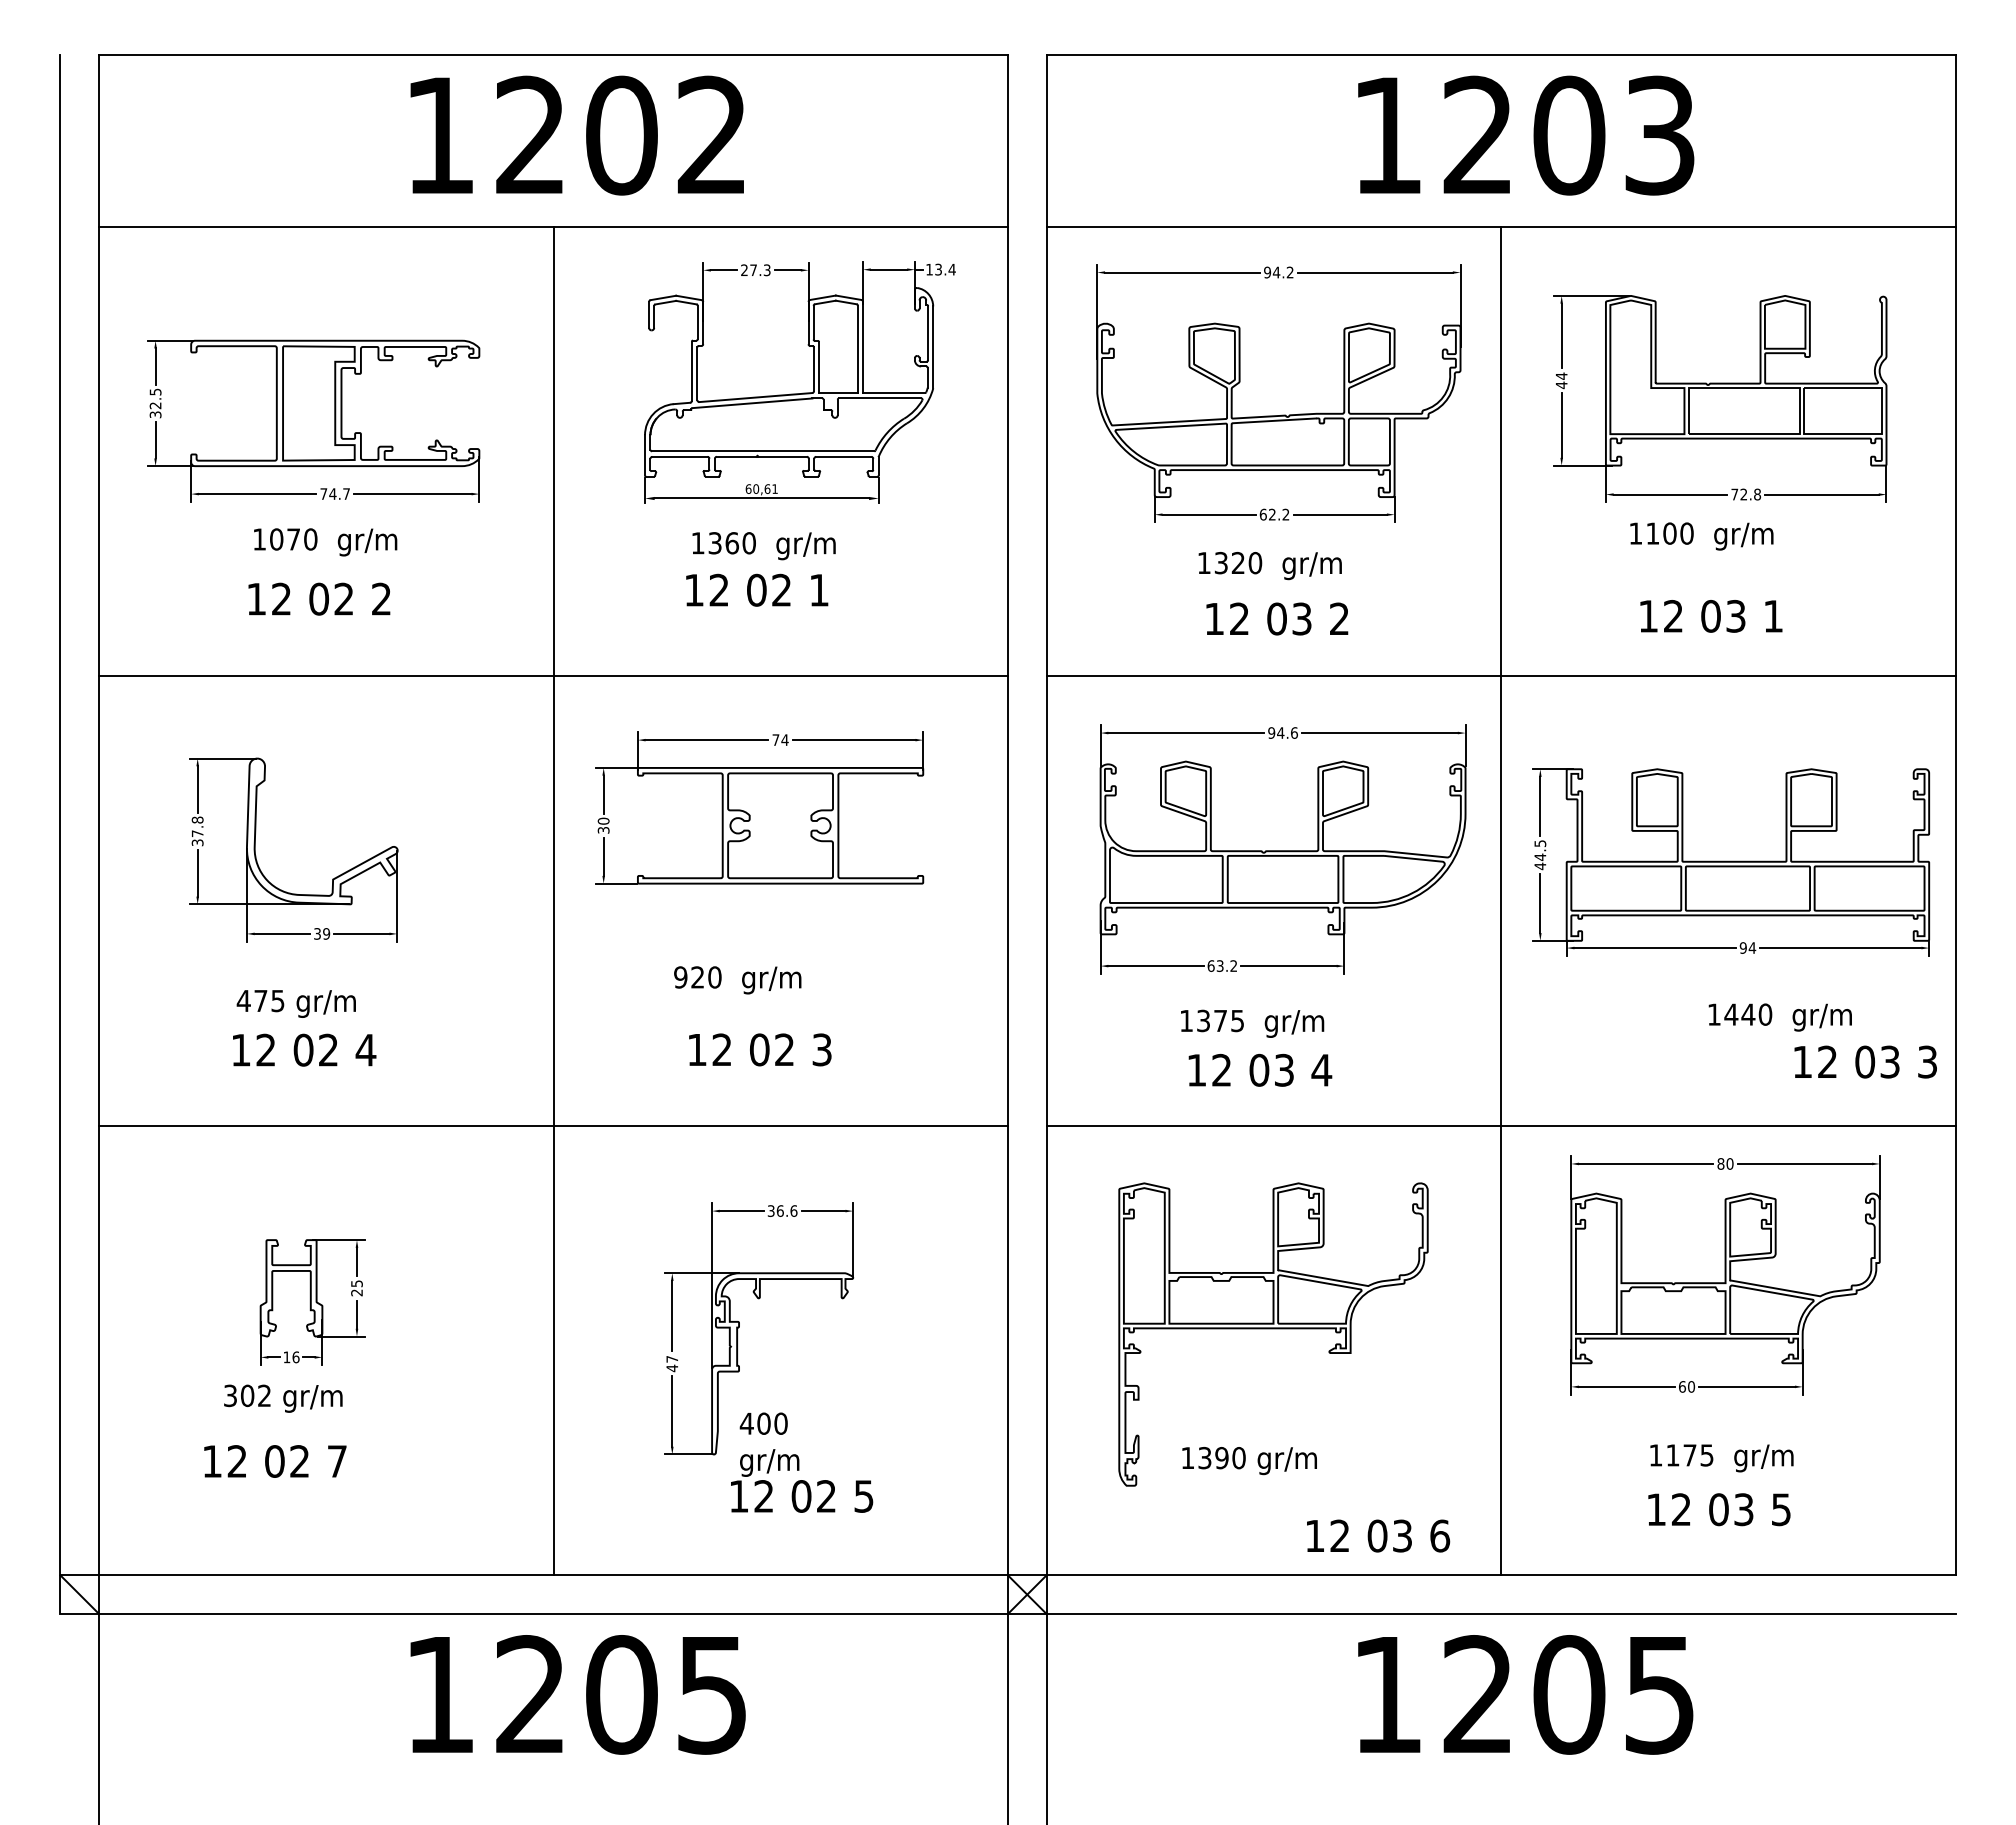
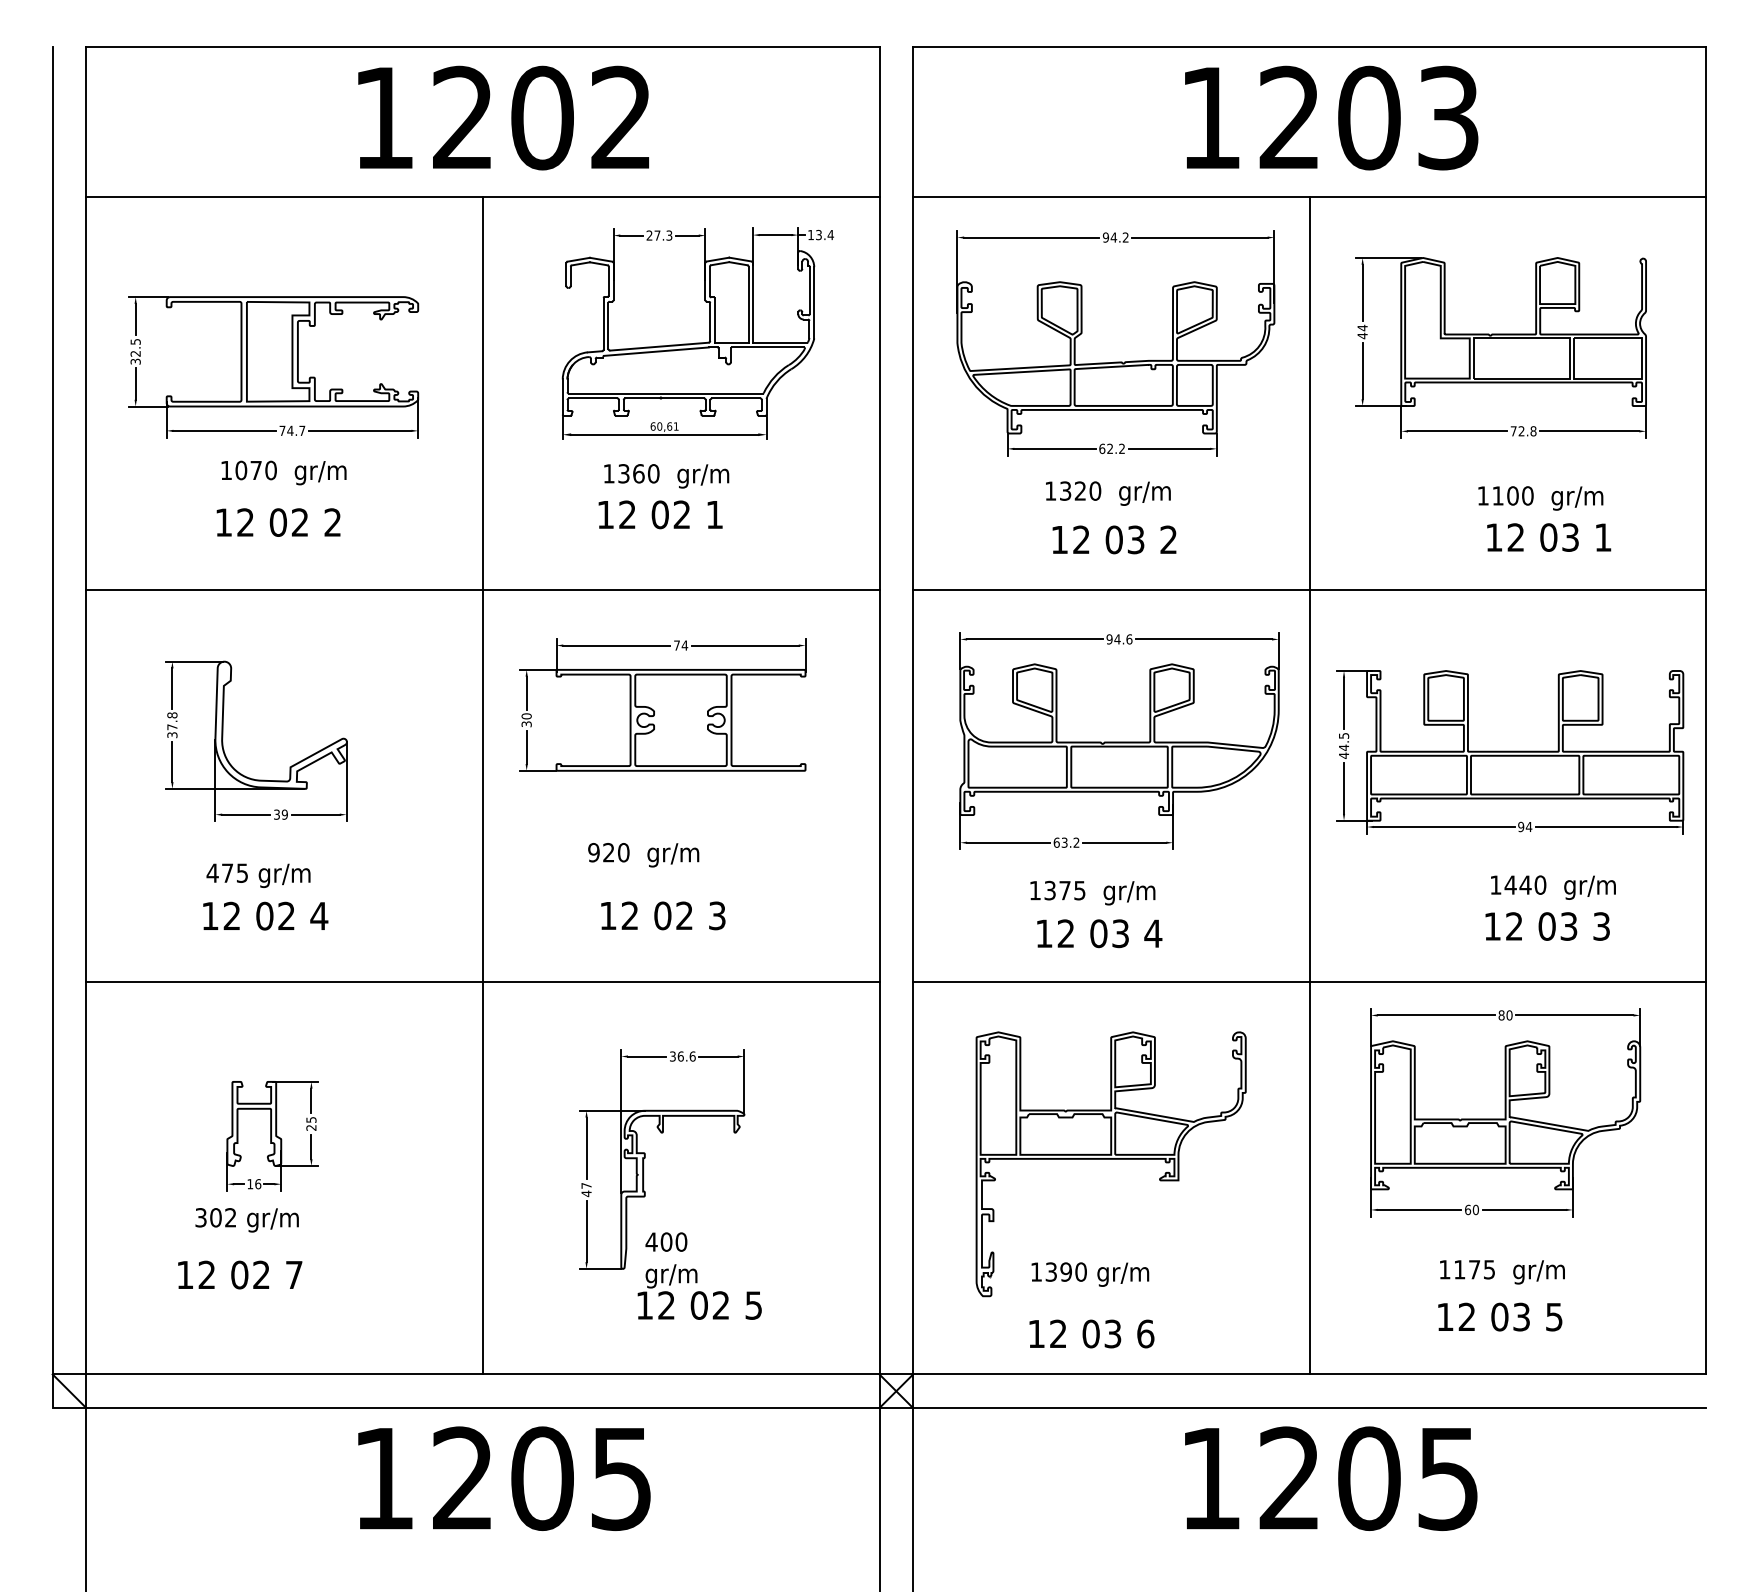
text: (1701, 536) -> (1540, 498), moved
text: (1711, 616) -> (1549, 537), moved
text: (1865, 1061) -> (1547, 926), moved
text: (1378, 1535) -> (1091, 1333), moved

